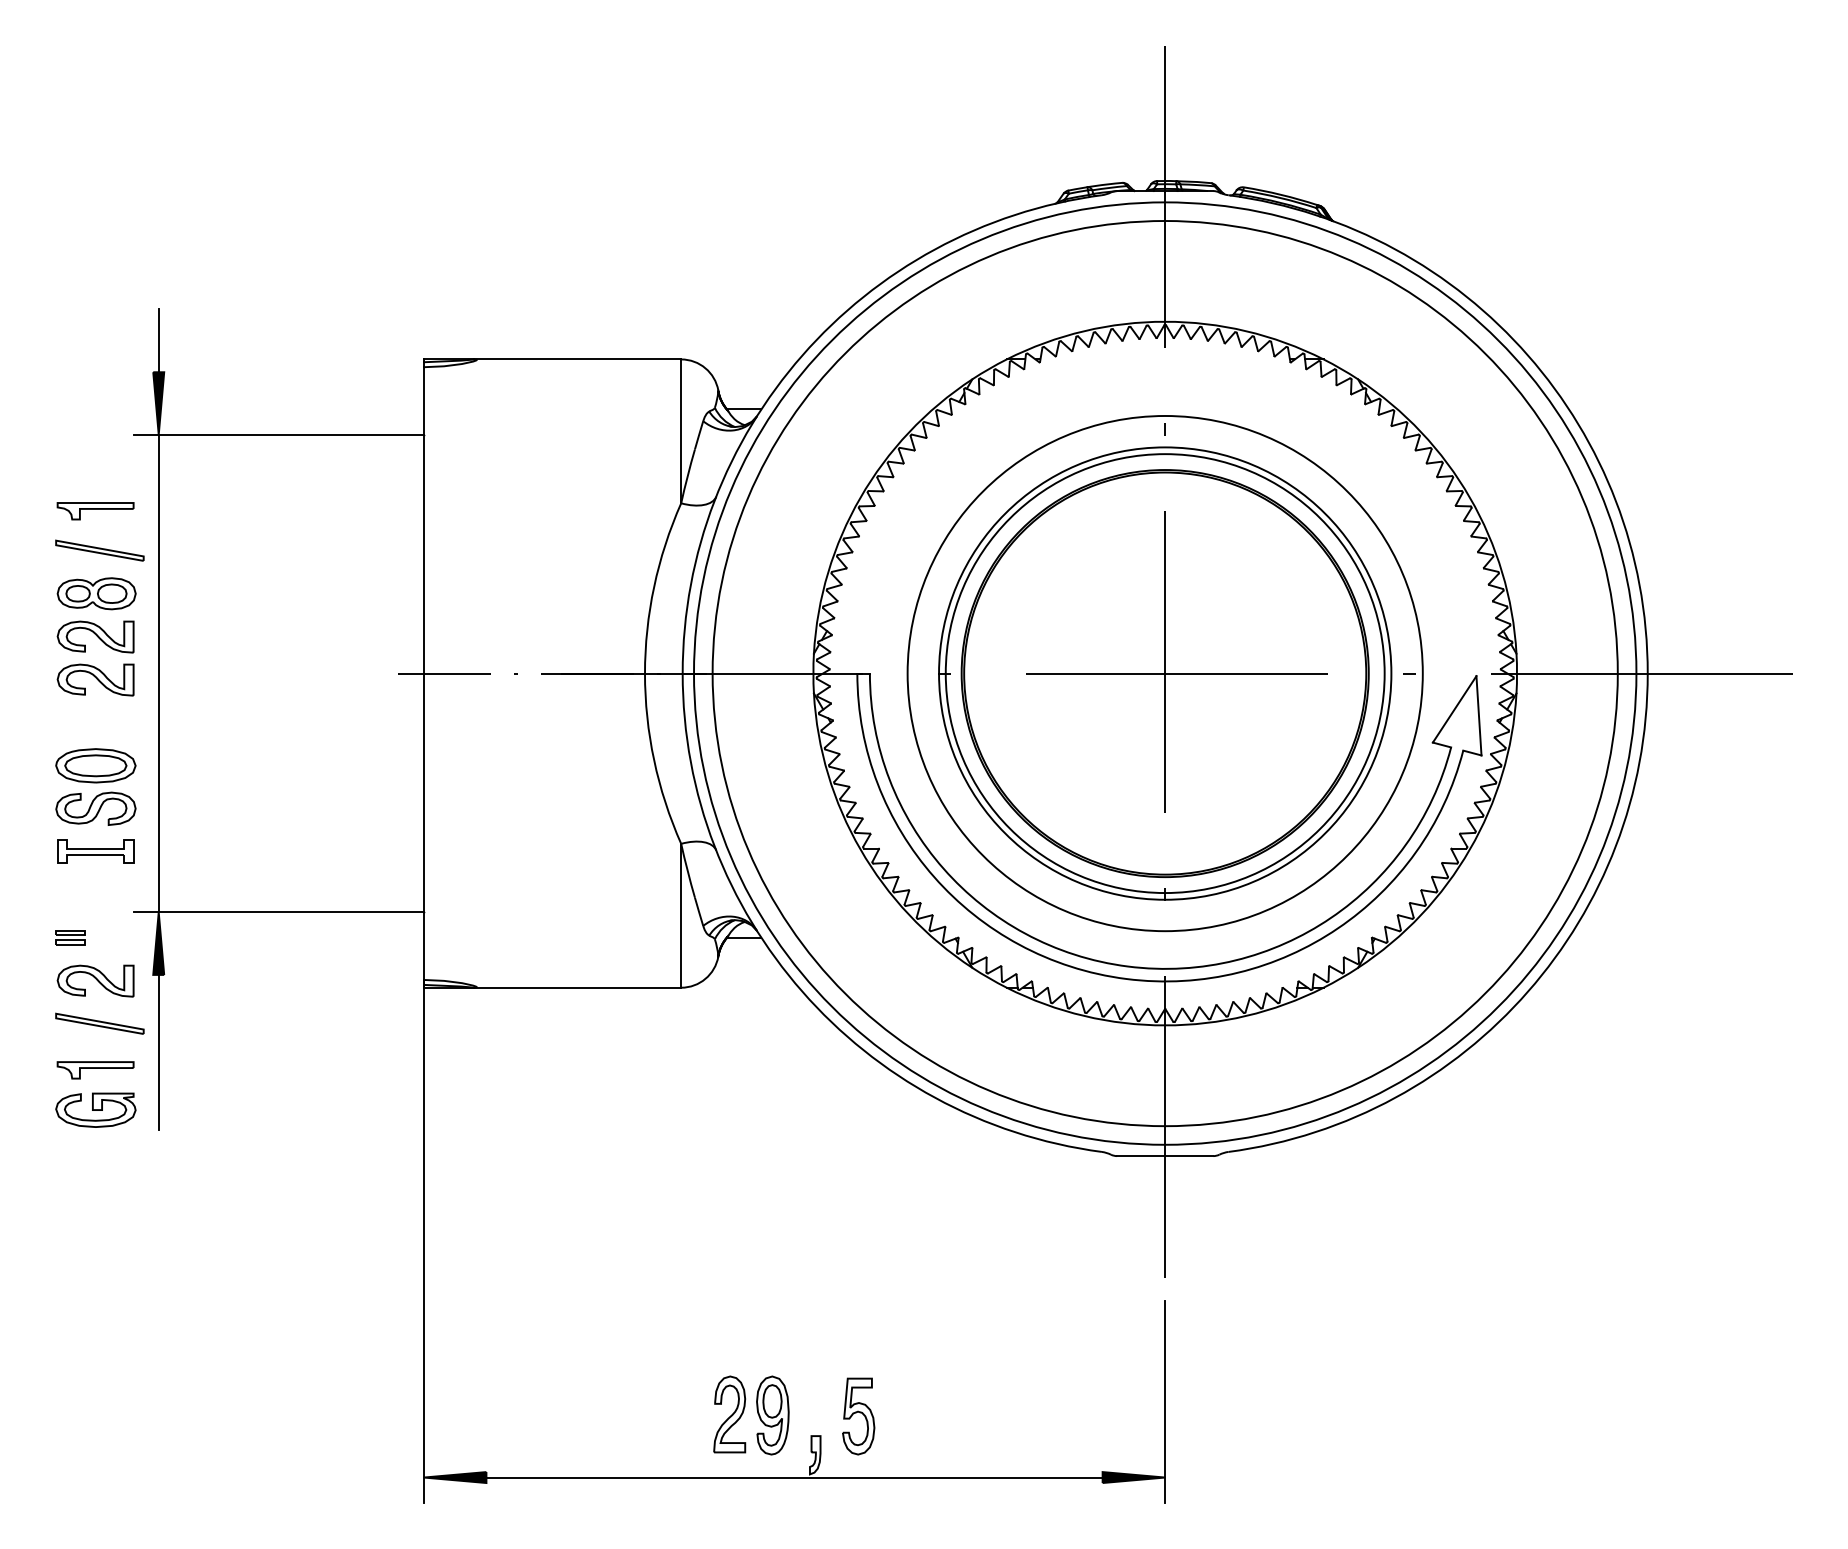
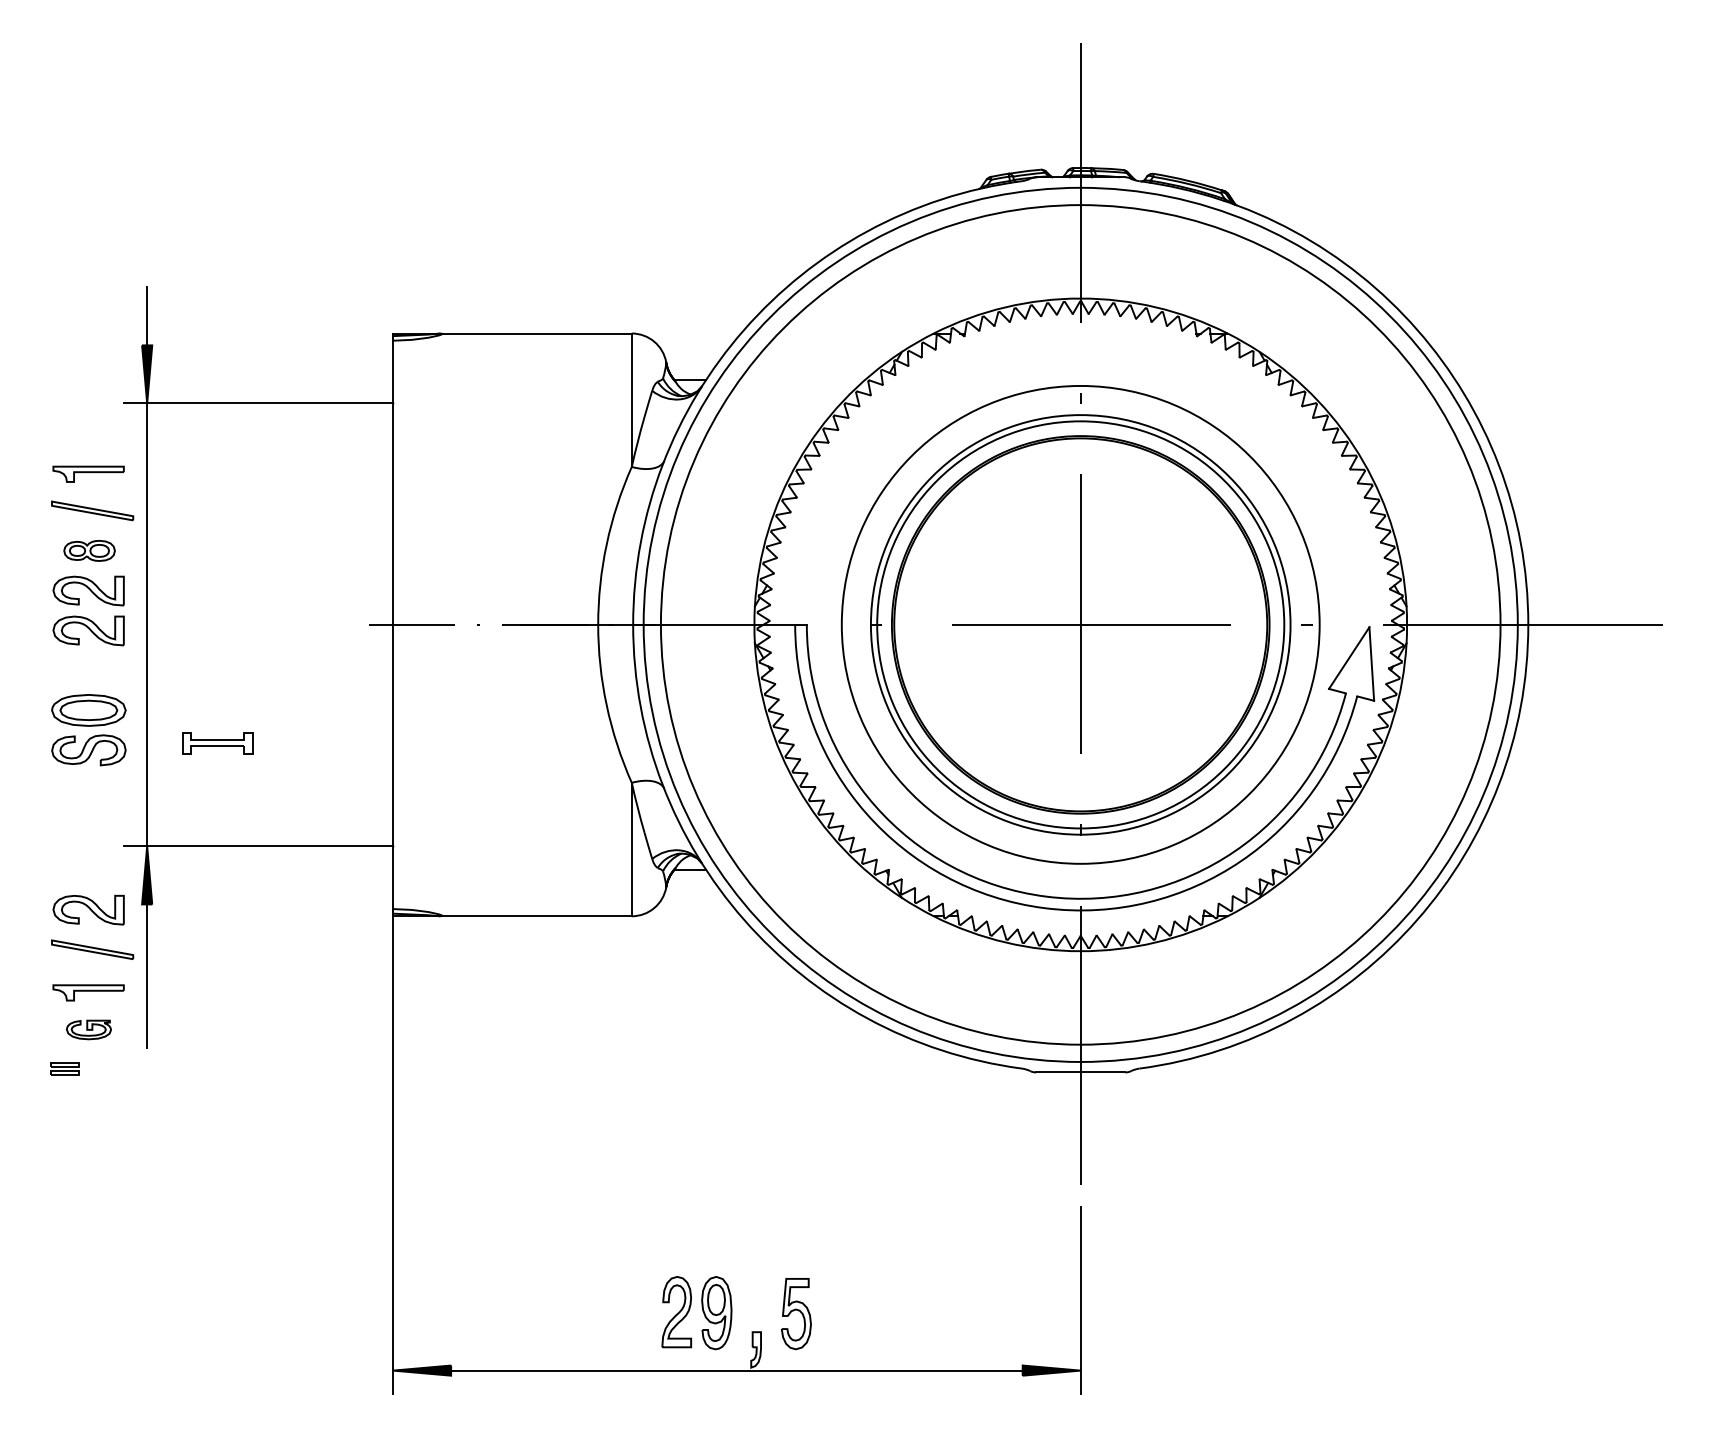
part: (96, 593) -> (89, 550), size x0.7
part: (95, 852) -> (217, 743), moved
part: (69, 937) -> (64, 1068), moved
part: (95, 1109) -> (88, 1029), size x0.6

